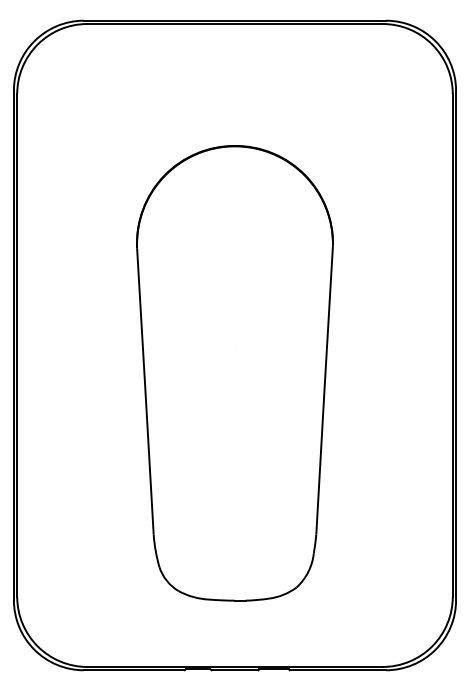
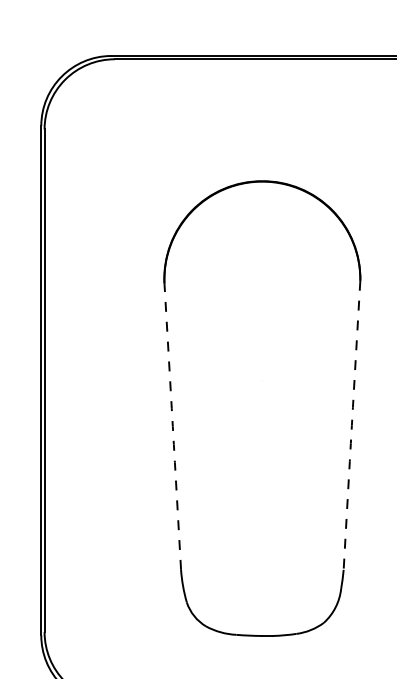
arc: (324, 390) -> (351, 425), solid -> dashed
arc: (145, 391) -> (172, 426), solid -> dashed

